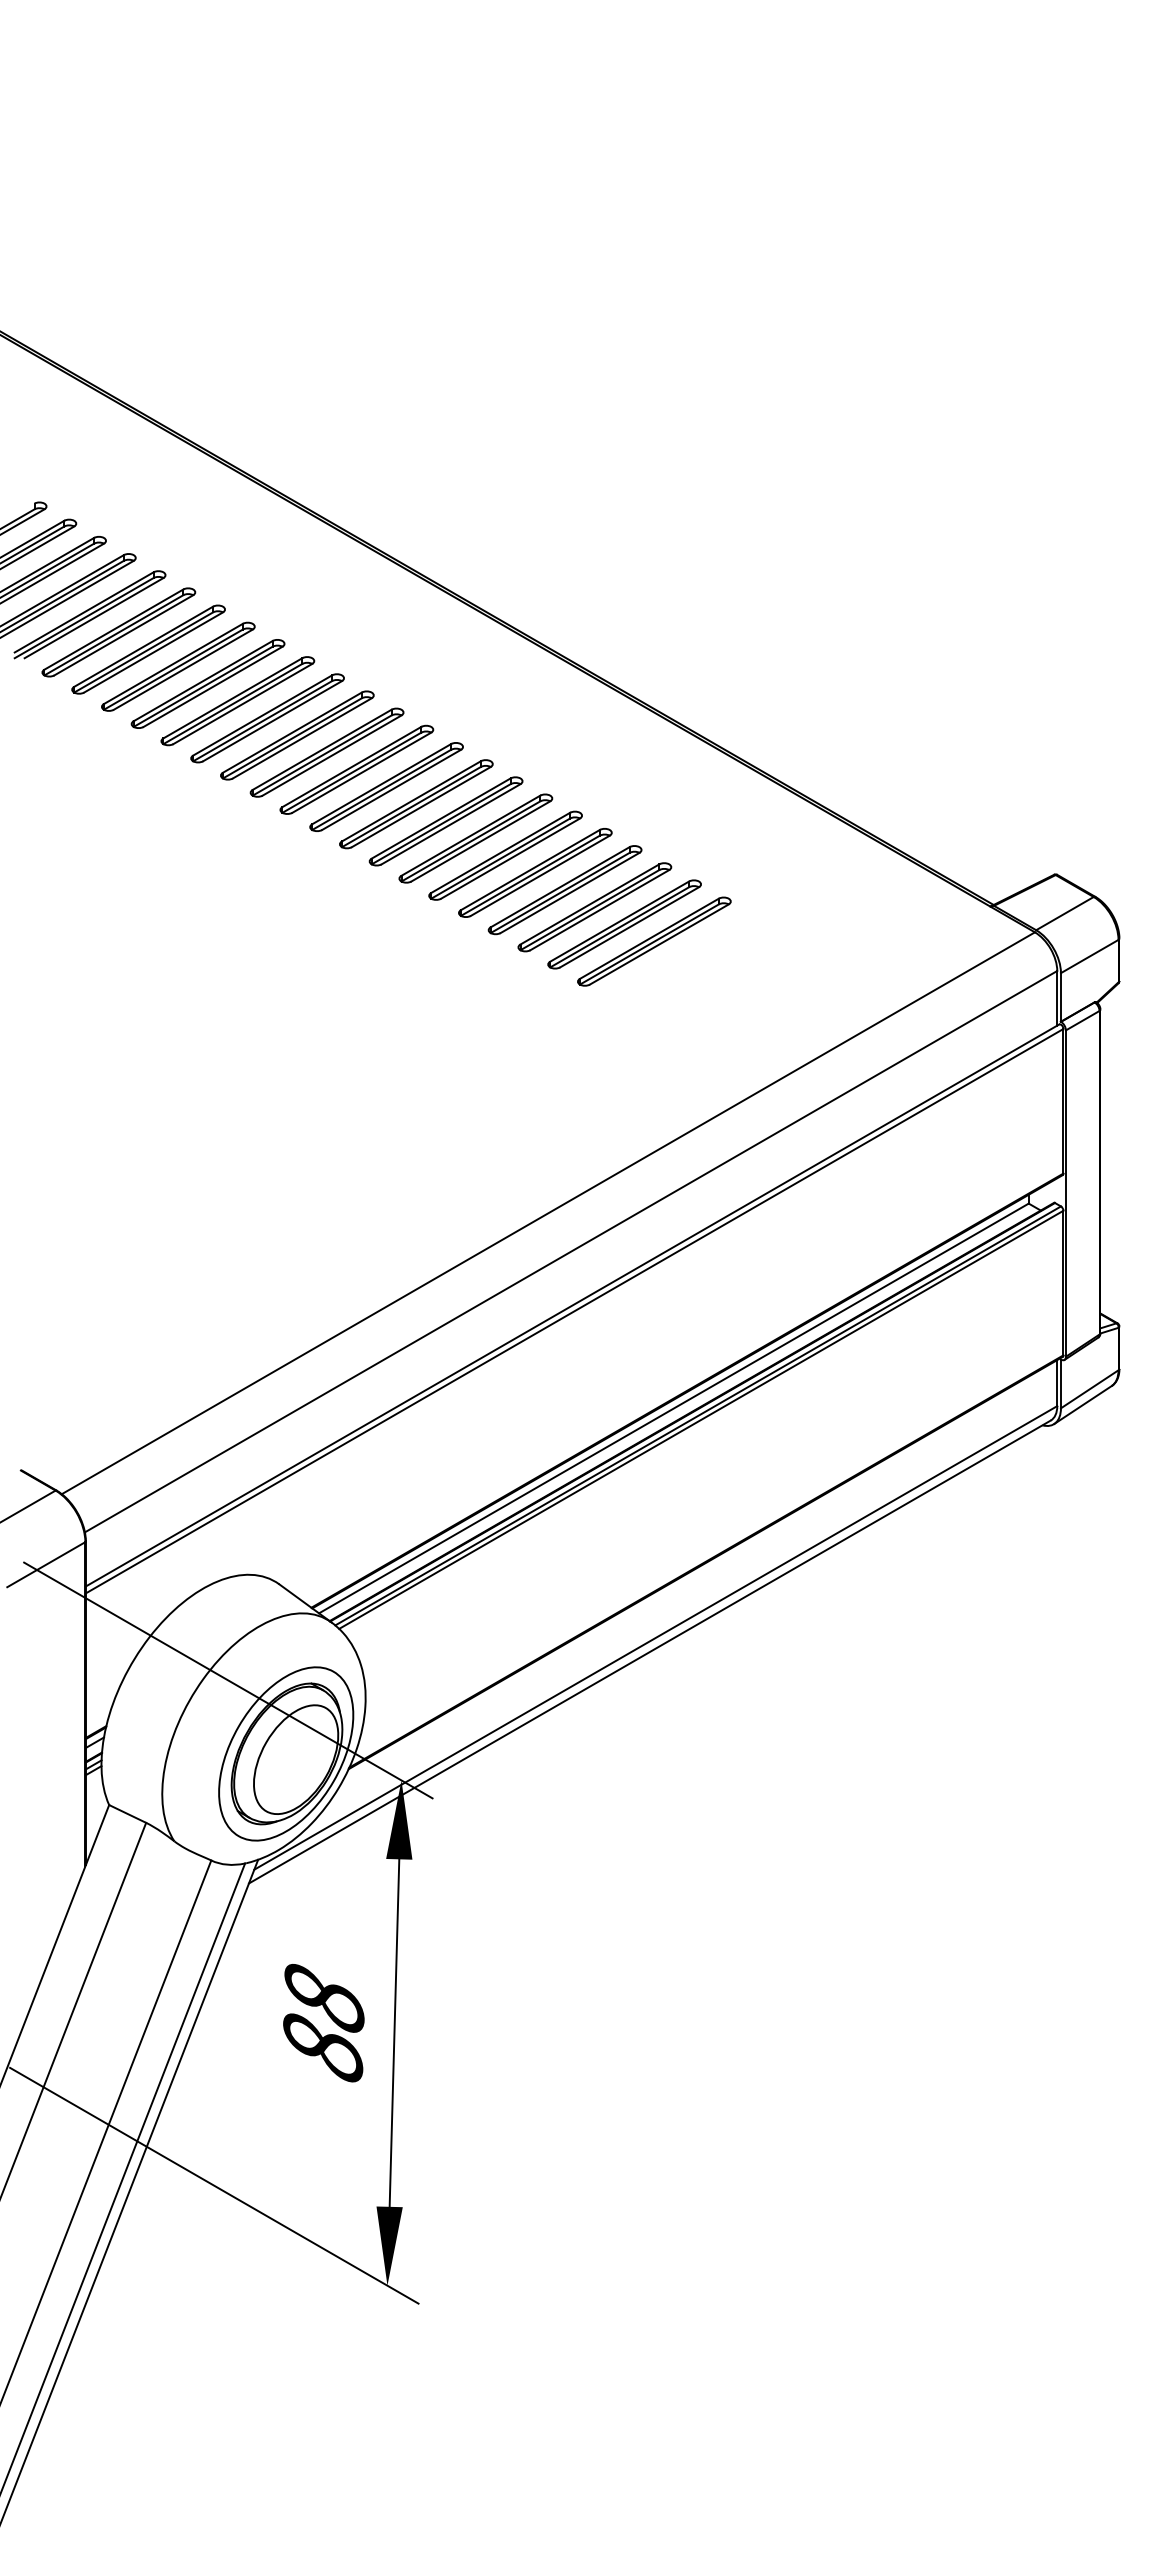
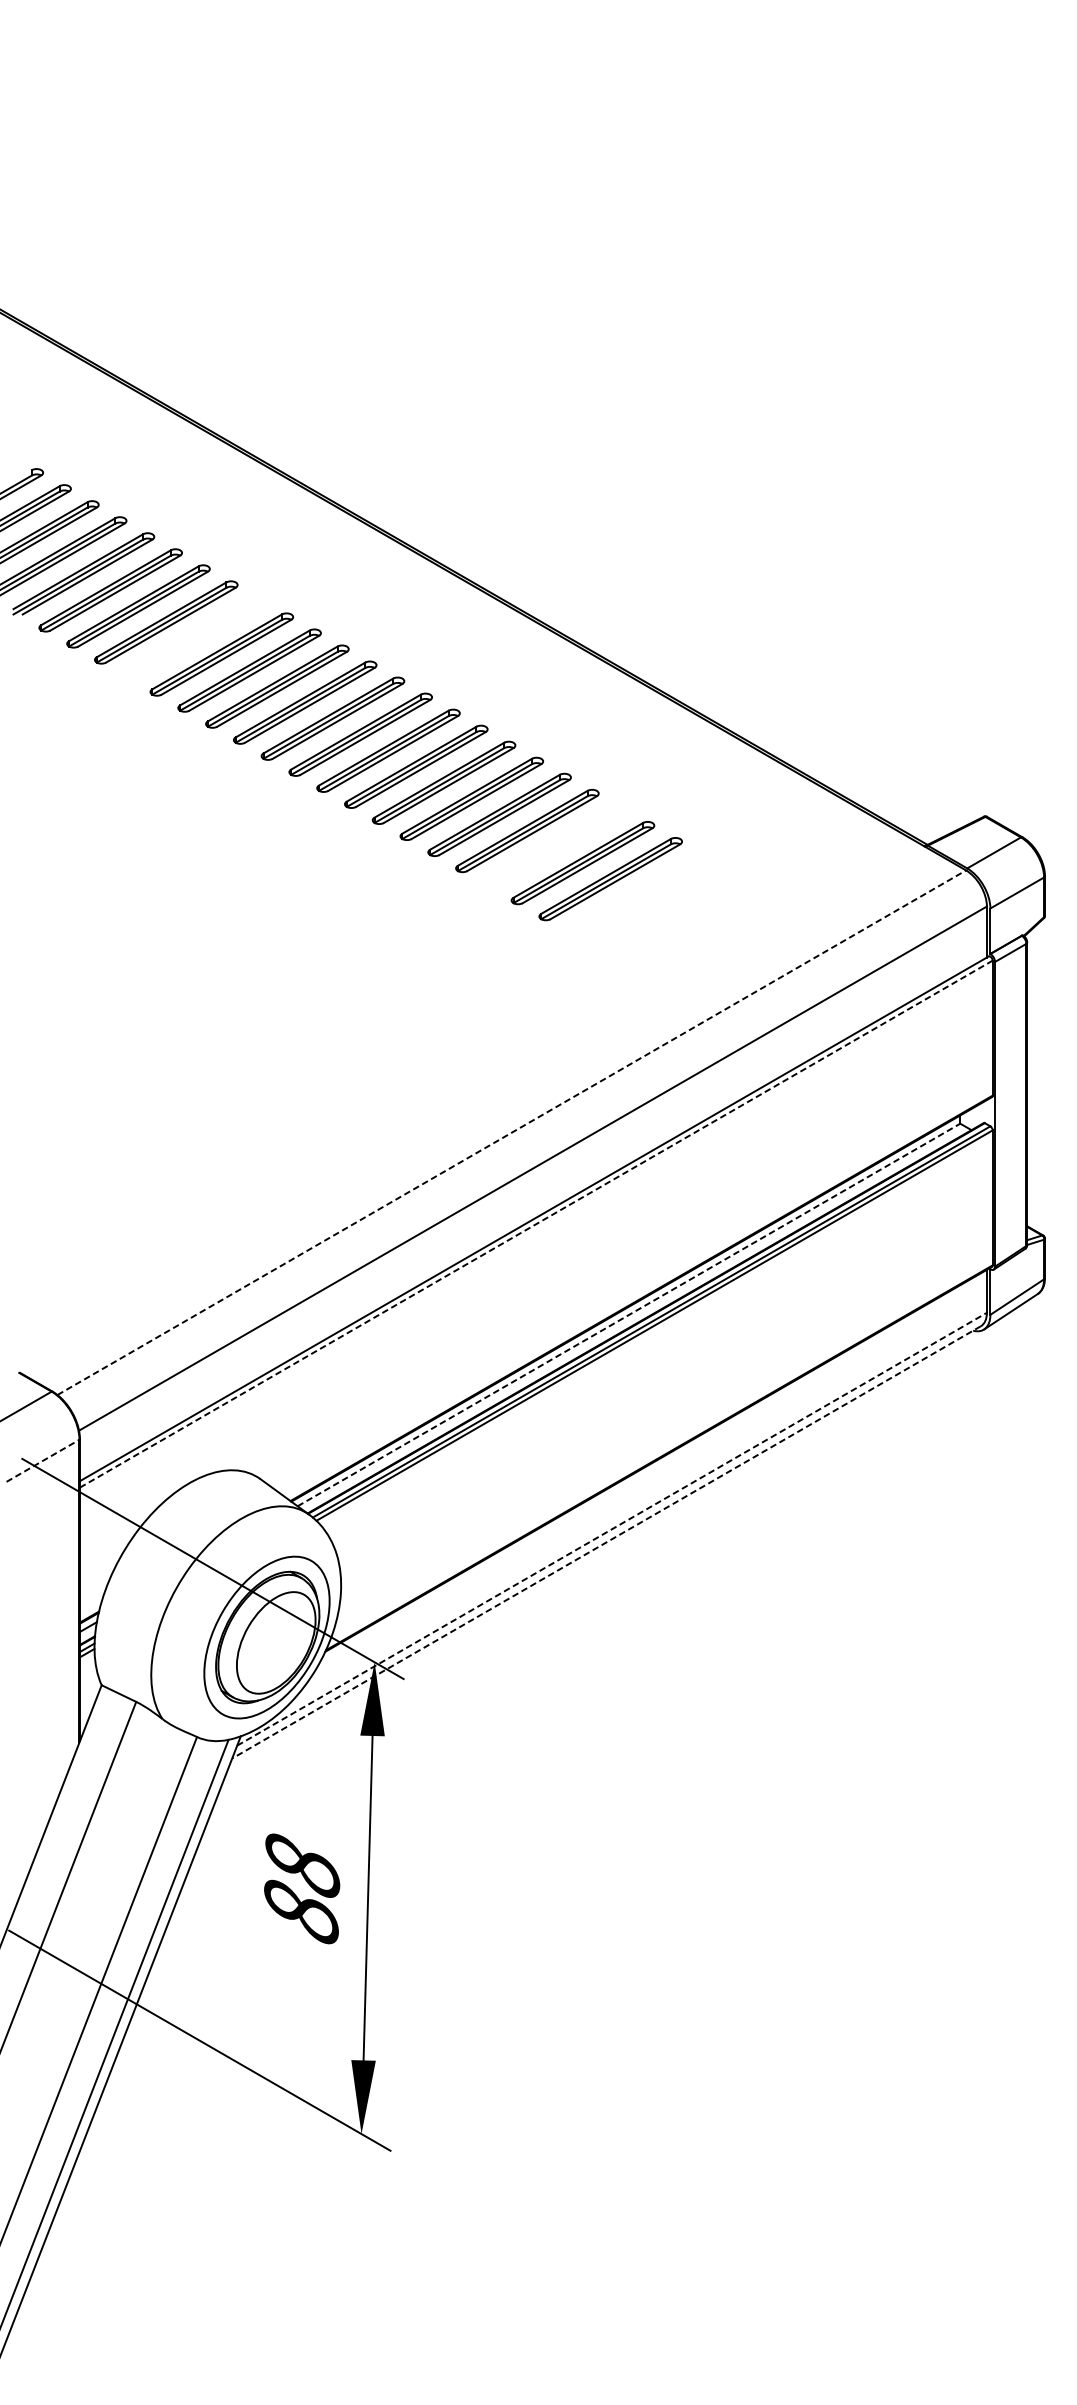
part: (207, 683) -> (193, 638), removed
part: (594, 907) -> (554, 847), removed
line: (548, 1213) -> (511, 1132), solid -> dashed
line: (575, 1310) -> (537, 1223), solid -> dashed
line: (673, 1408) -> (628, 1315), solid -> dashed
line: (46, 1564) -> (43, 1460), solid -> dashed
line: (655, 1637) -> (611, 1528), solid -> dashed
line: (649, 1652) -> (606, 1542), solid -> dashed

